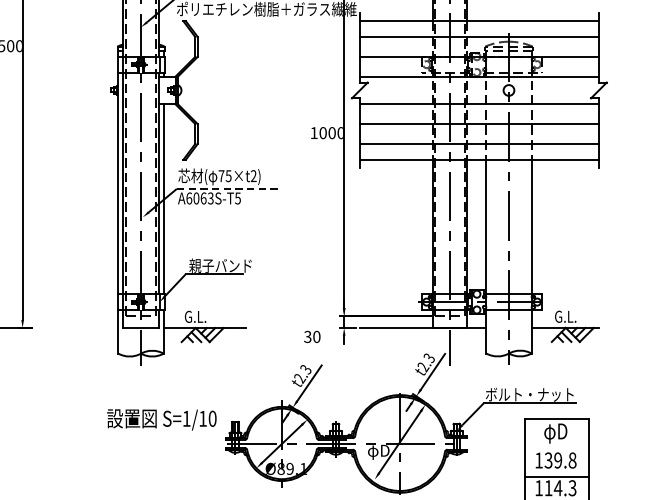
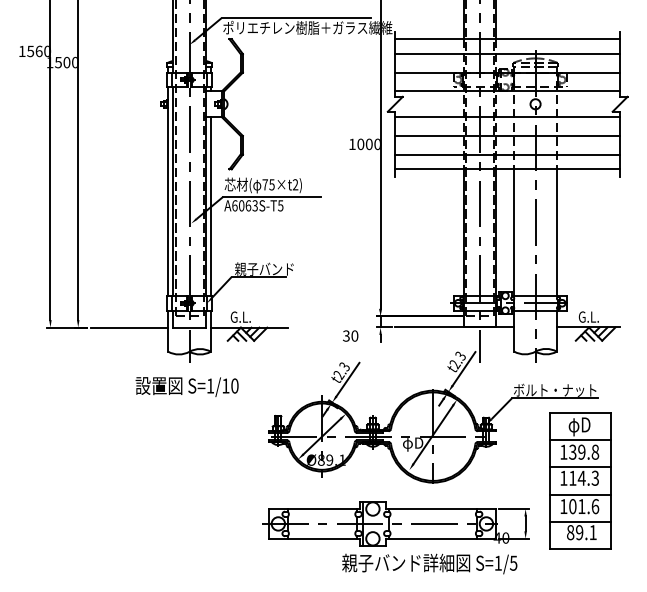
line: (229, 188) -> (272, 196), dashed -> solid
line: (77, 327) -> (129, 327), added
text: (161, 419) -> (186, 386), moved
line: (556, 448) -> (580, 440), added

